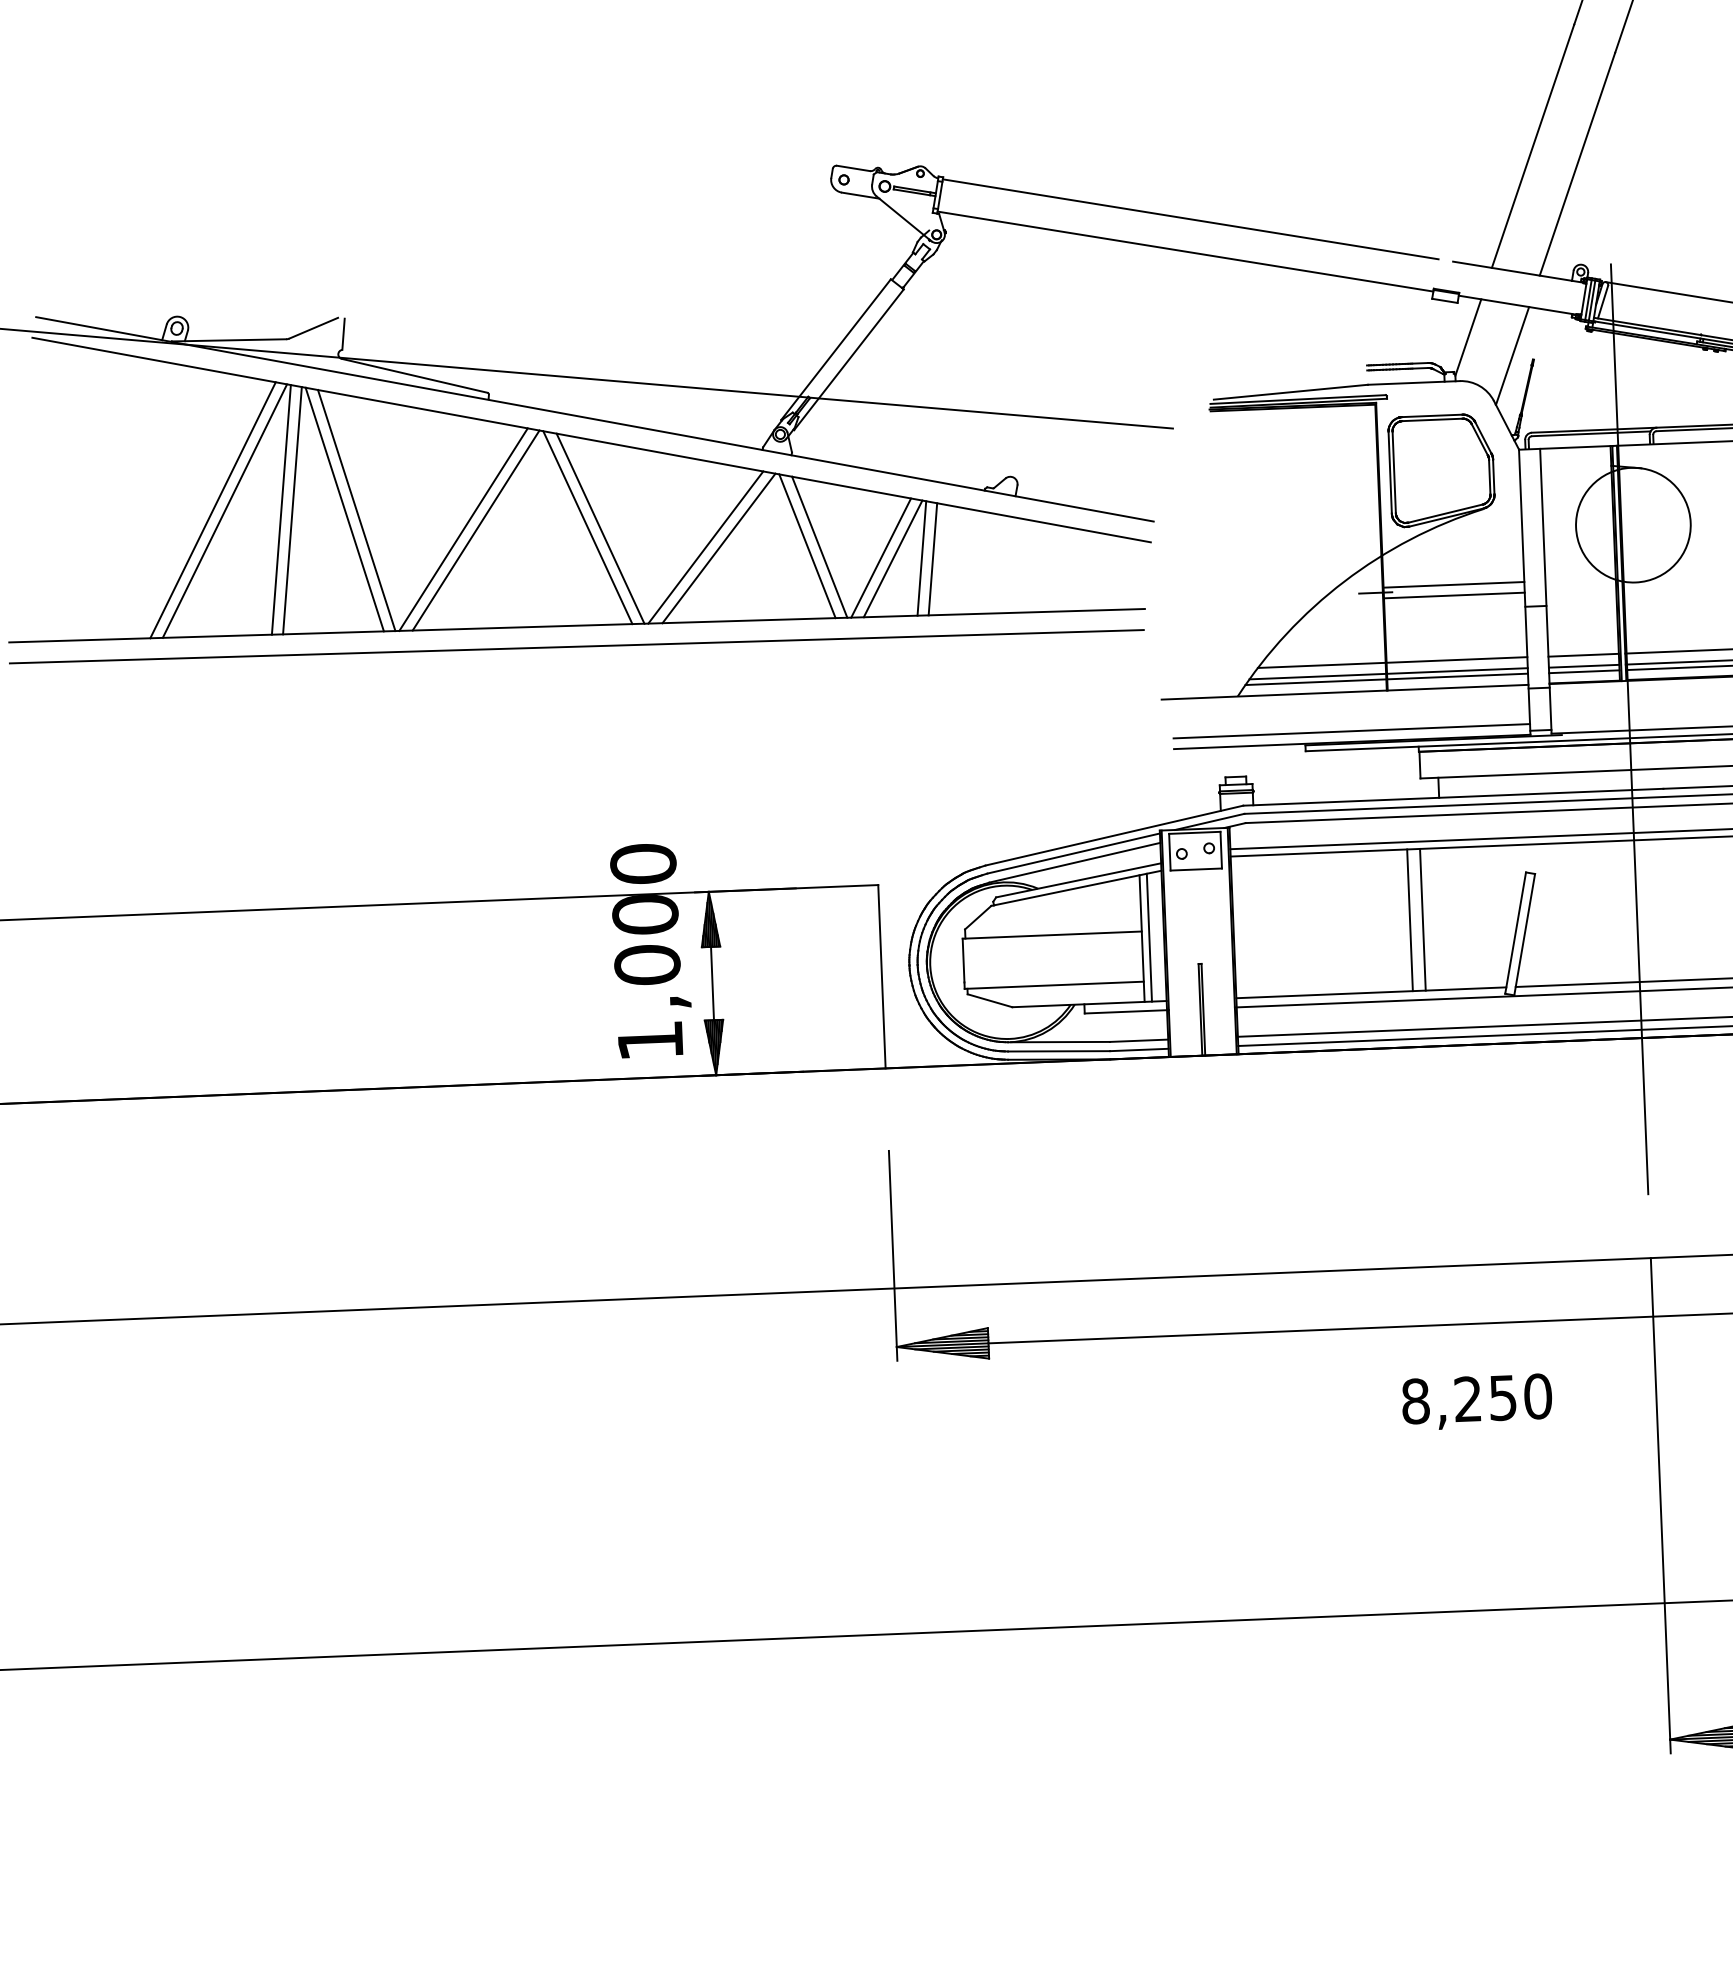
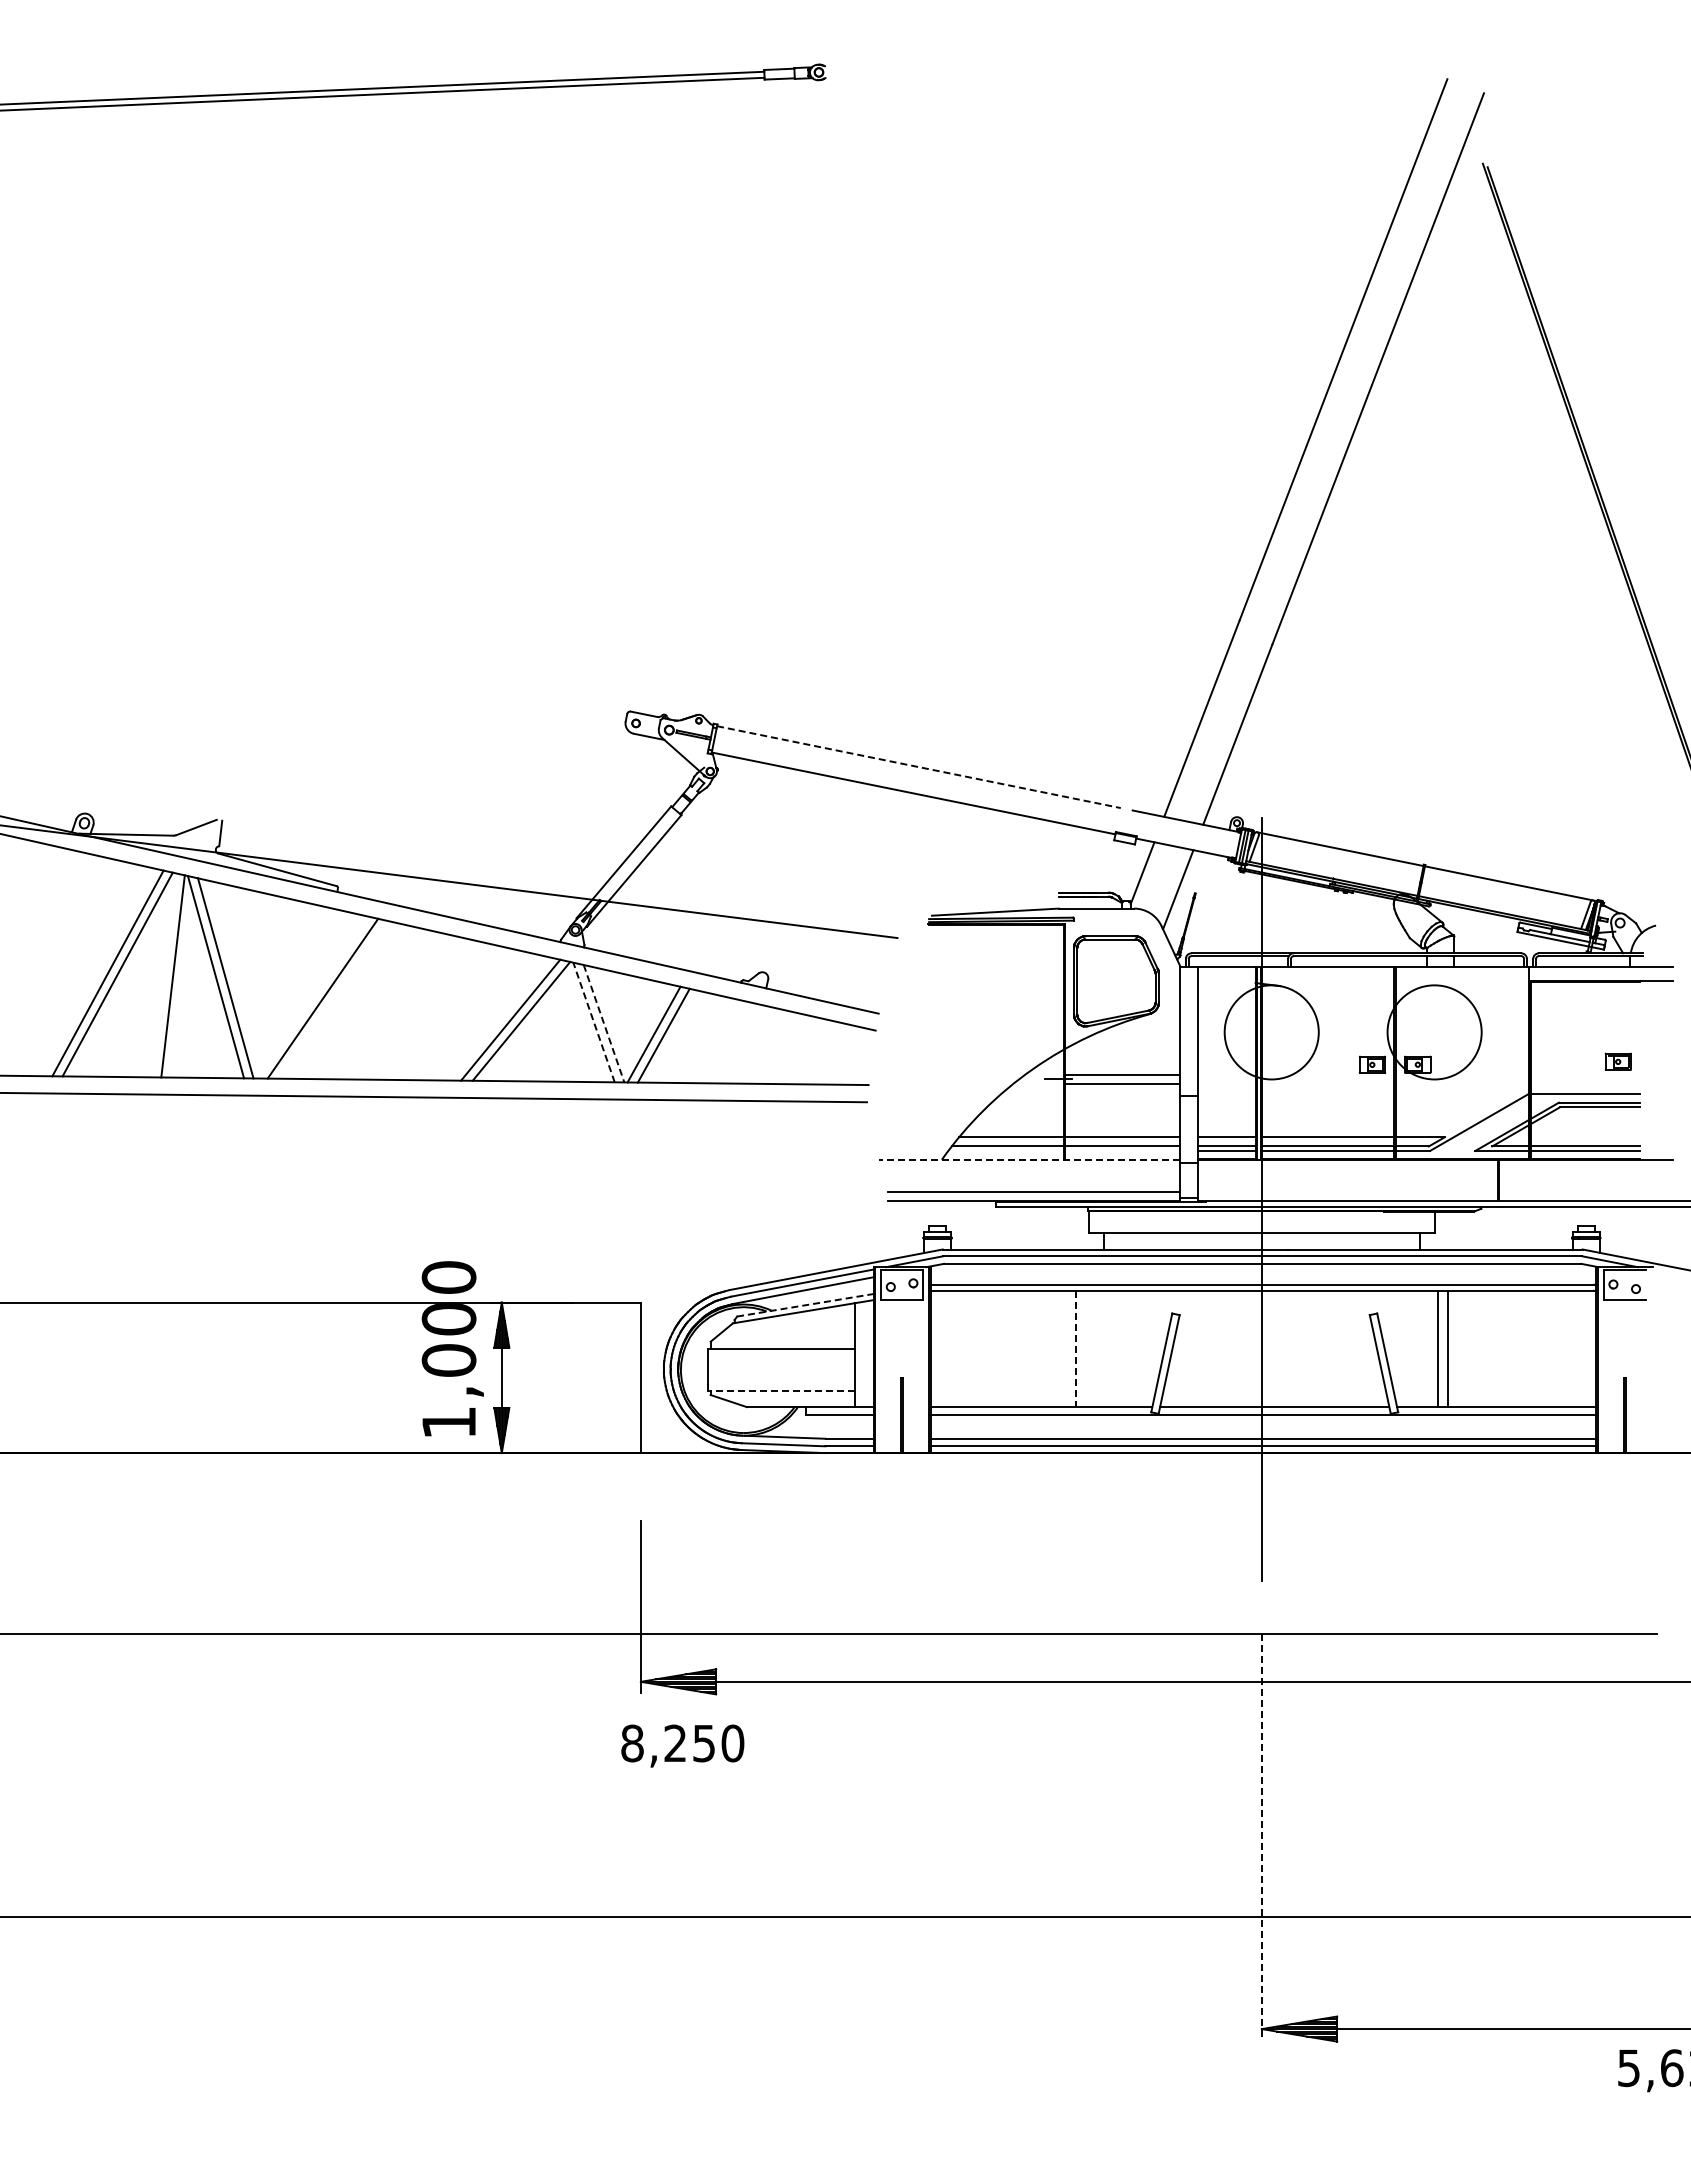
line: (1190, 219) -> (918, 767), solid -> dashed
line: (280, 510) -> (163, 975), removed
line: (587, 527) -> (414, 999), removed
line: (599, 527) -> (424, 1000), removed
line: (463, 529) -> (312, 997), removed
line: (806, 546) -> (593, 1022), solid -> dashed
line: (820, 548) -> (604, 1024), solid -> dashed
line: (920, 558) -> (686, 1036), removed
line: (932, 559) -> (696, 1037), removed
line: (1386, 679) -> (1064, 1150), removed
line: (1344, 691) -> (1029, 1159), solid -> dashed
line: (1078, 880) -> (805, 1305), solid -> dashed
line: (1423, 919) -> (1086, 1348), removed
line: (1409, 920) -> (1075, 1349), solid -> dashed
line: (1149, 937) -> (861, 1354), removed
line: (1053, 985) -> (781, 1390), solid -> dashed
text: (1476, 1401) -> (682, 1745), moved
line: (1660, 1506) -> (1261, 1837), solid -> dashed

